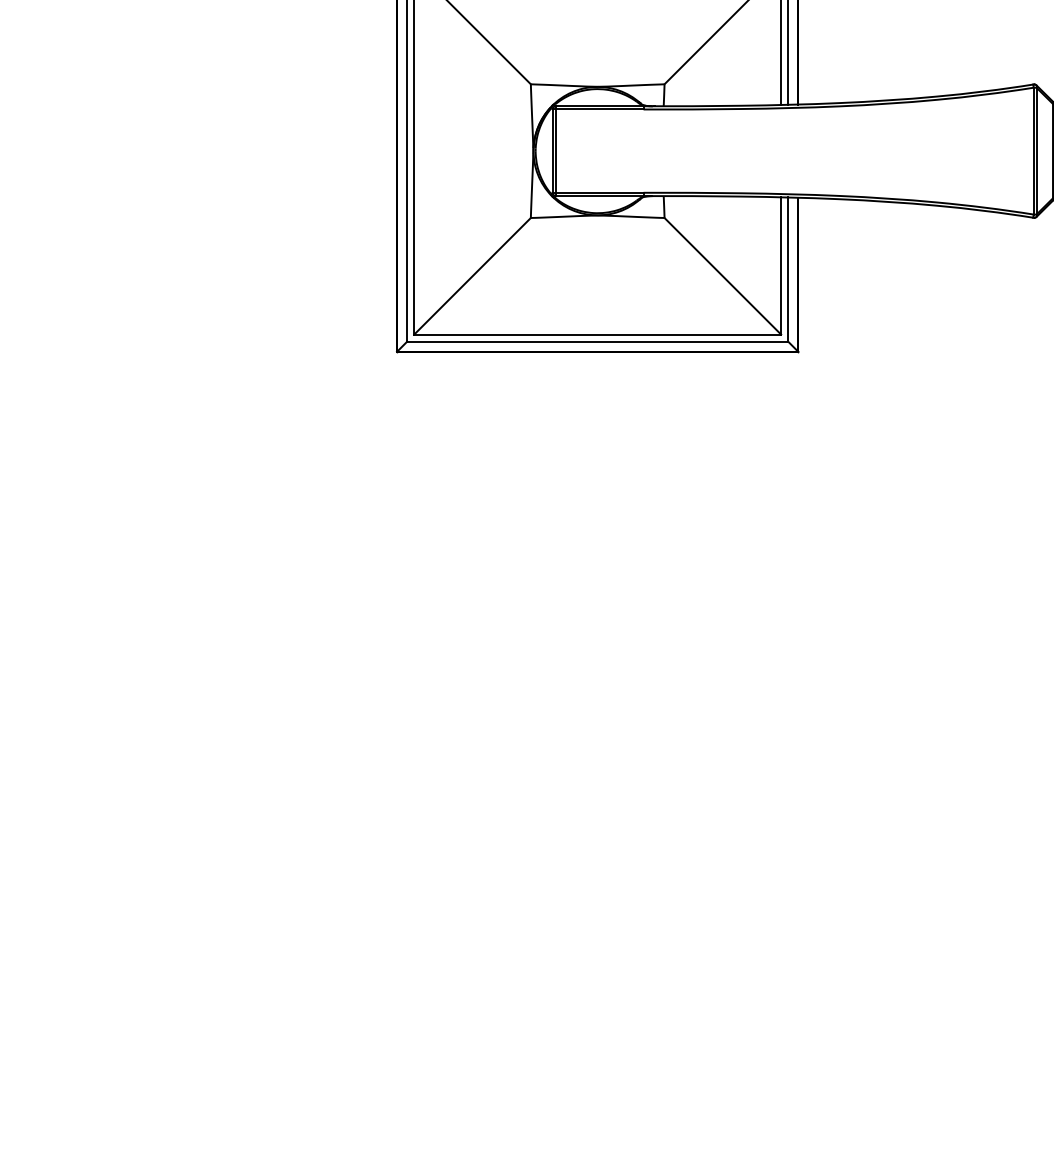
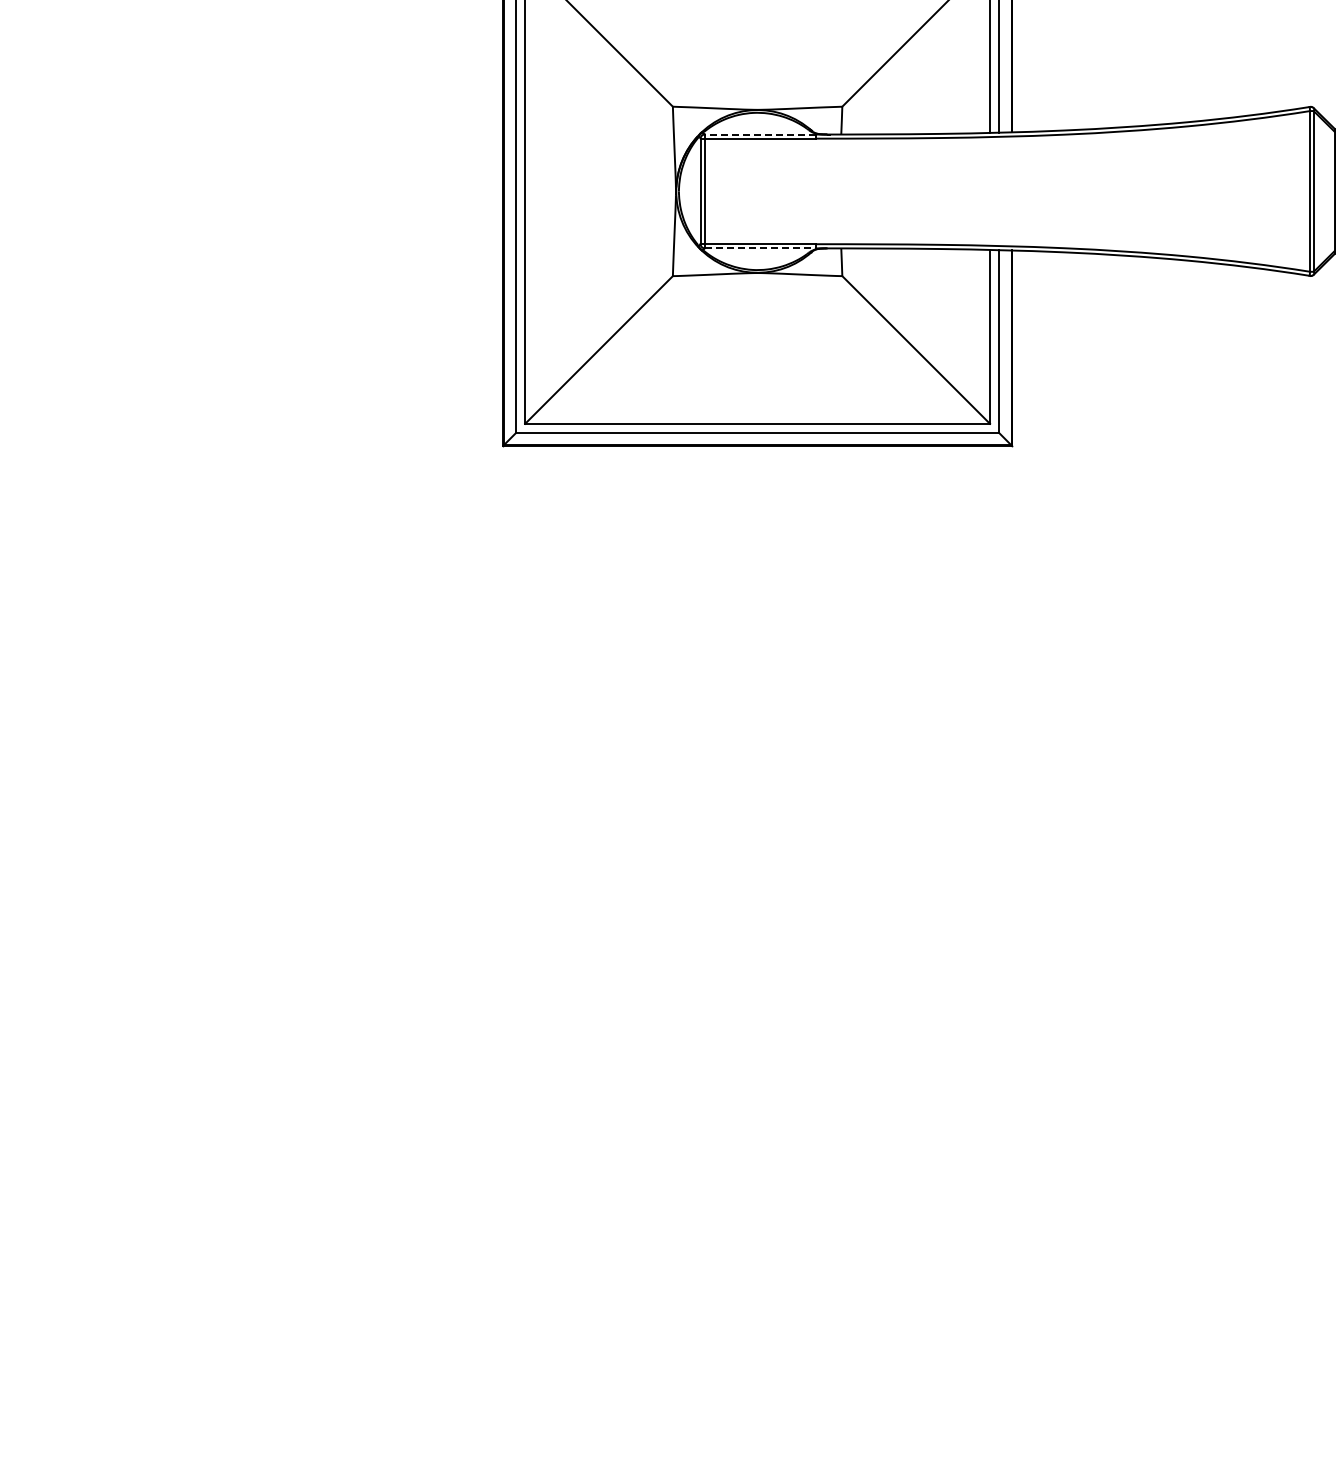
line: (599, 106) -> (759, 134), solid -> dashed
line: (599, 196) -> (760, 248), solid -> dashed

